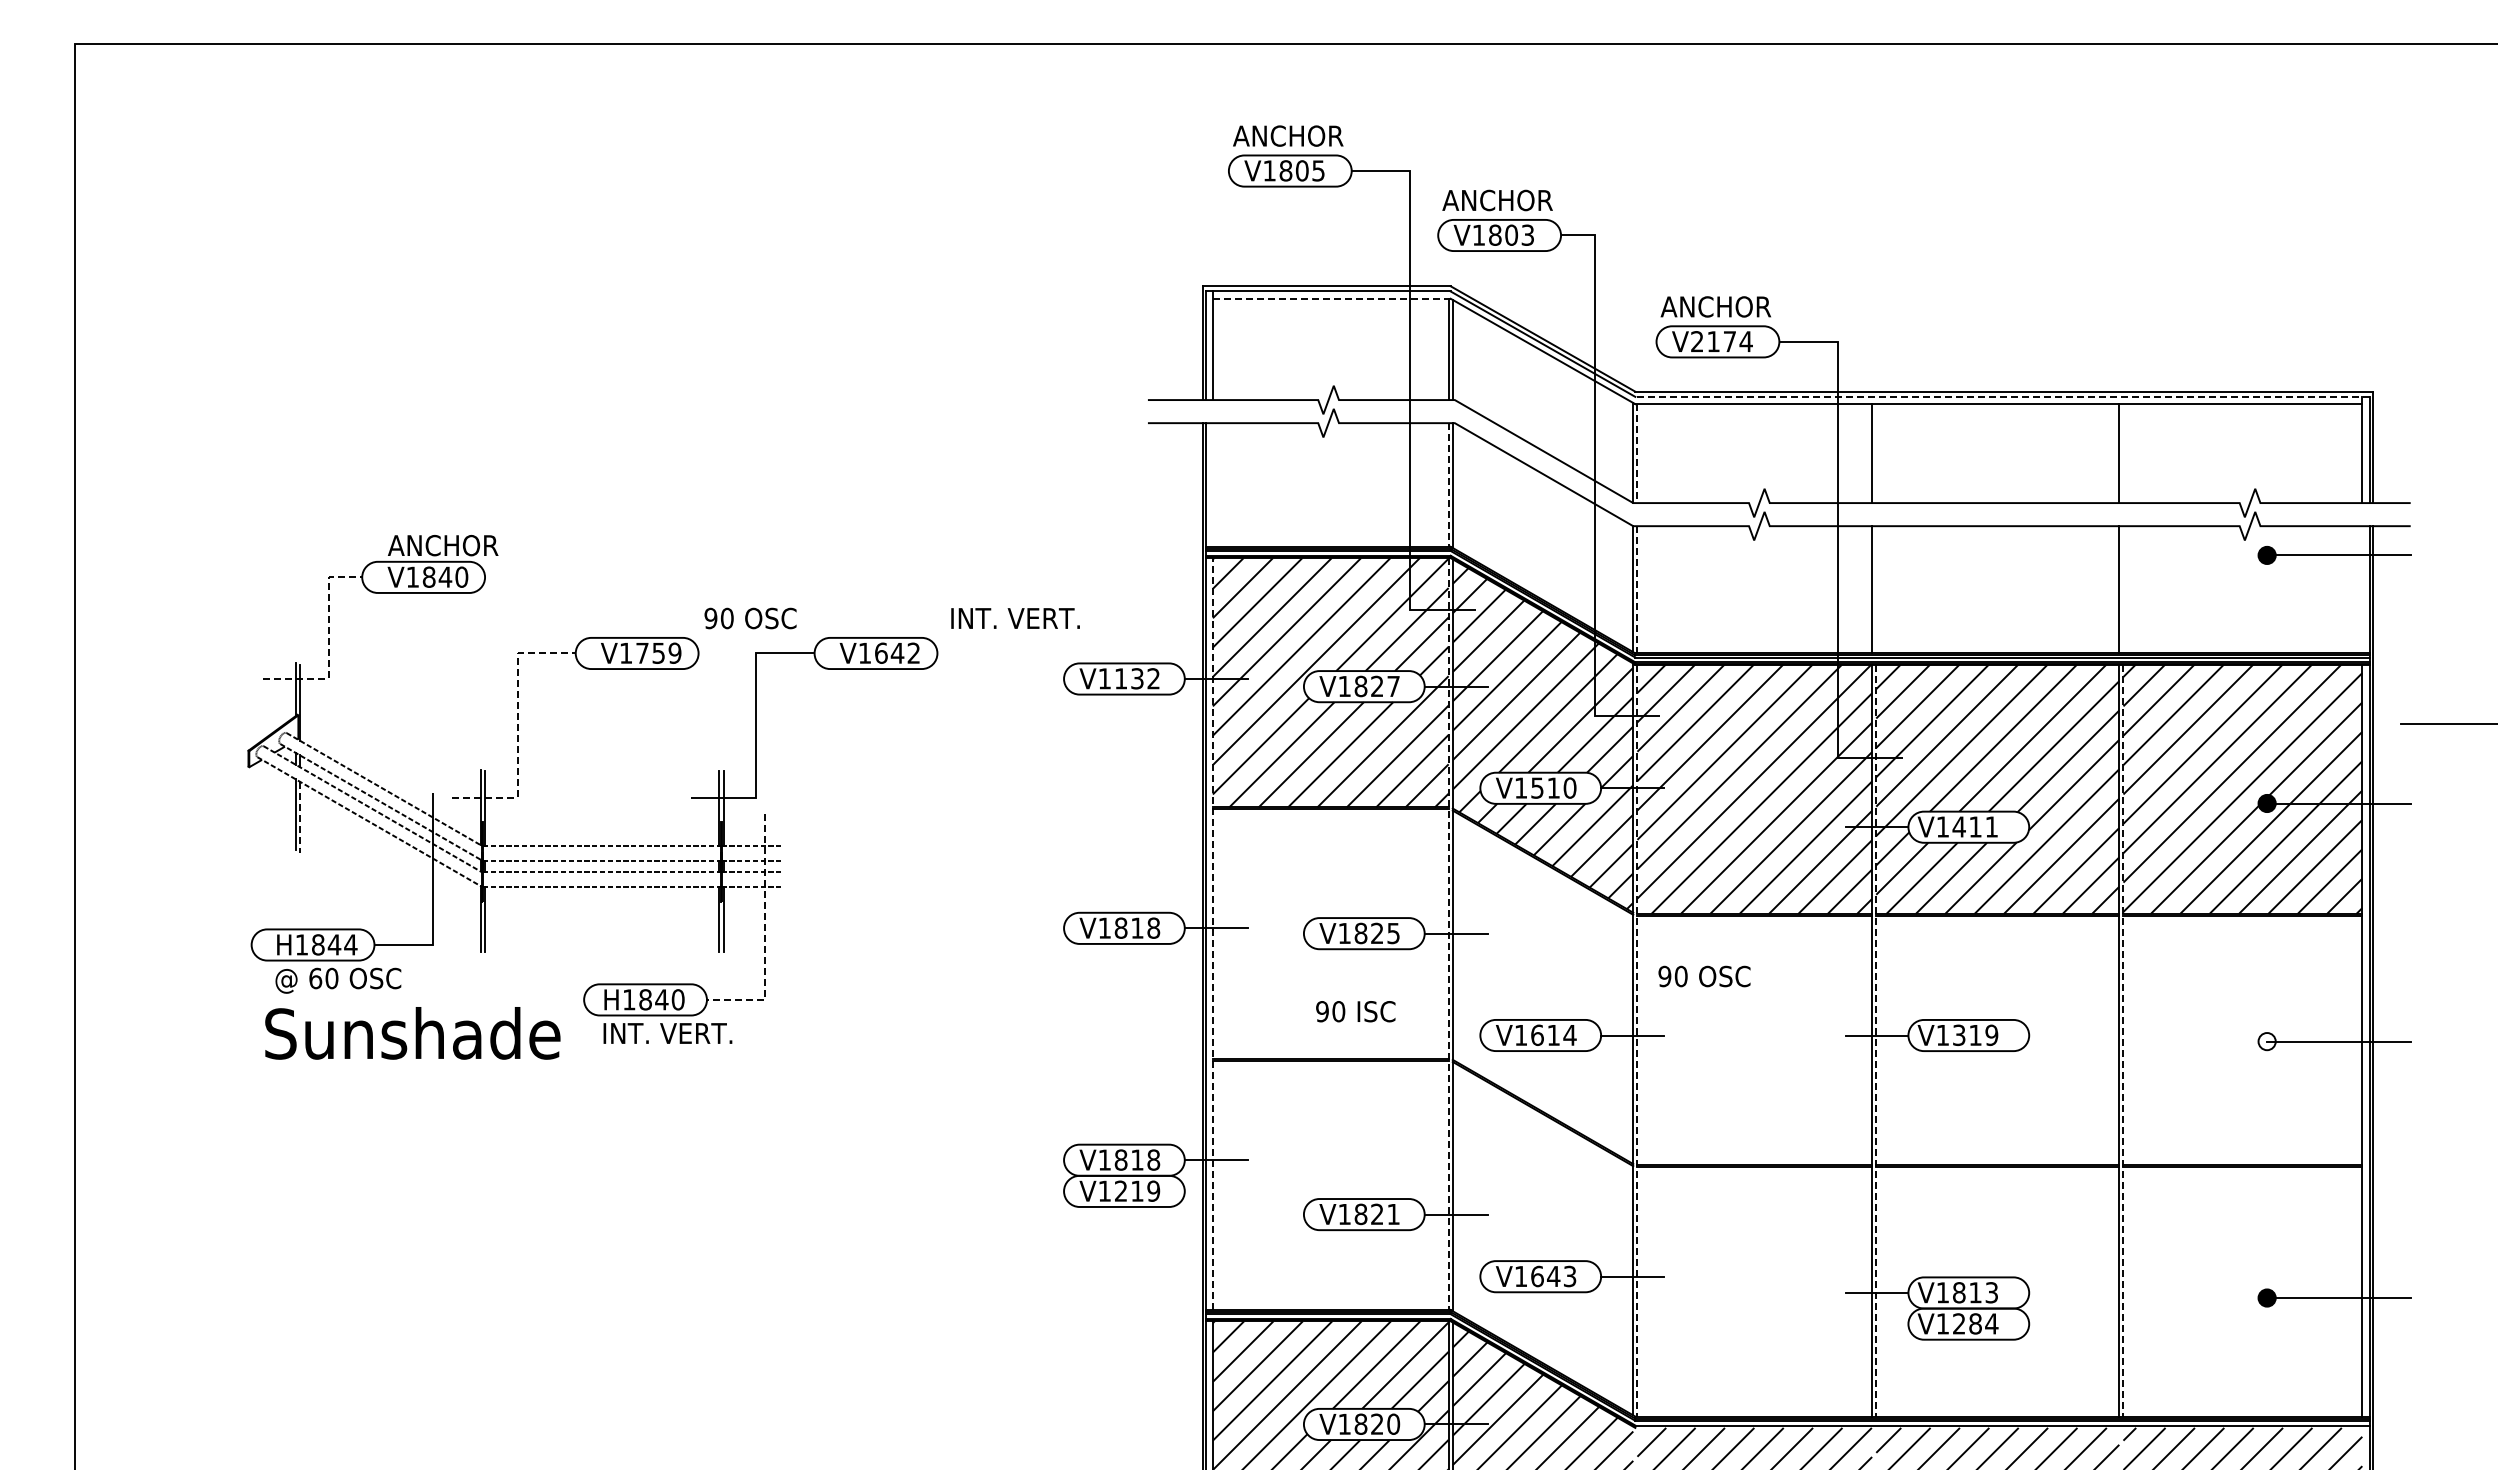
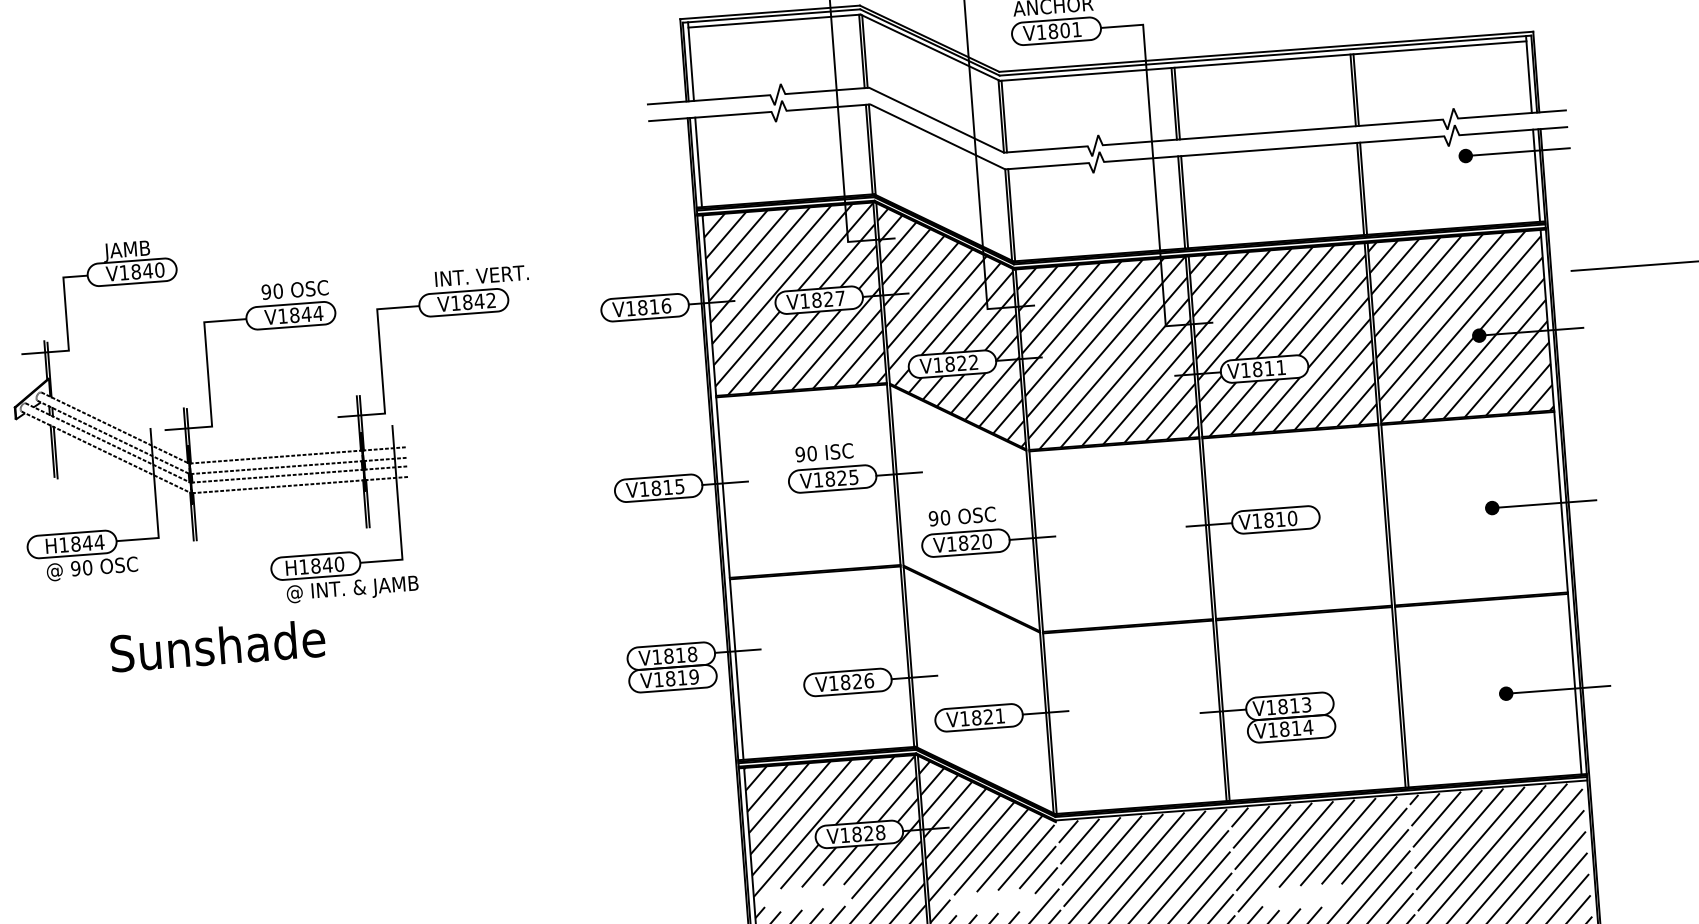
line: (1331, 298) -> (774, 20), dashed -> solid
text: (1721, 341) -> (1059, 30), V2174 -> V1801
line: (2001, 396) -> (1264, 55), dashed -> solid
line: (1876, 453) -> (1177, 103), added
line: (2123, 453) -> (1356, 90), added
line: (1637, 454) -> (1004, 117), dashed -> solid
line: (1212, 484) -> (698, 162), added
line: (1448, 484) -> (869, 149), dashed -> solid
text: (442, 547) -> (144, 249), ANCHOR -> JAMB
line: (1637, 589) -> (1011, 214), dashed -> solid
line: (1876, 589) -> (1184, 201), added
line: (2123, 589) -> (1363, 188), added
line: (2362, 589) -> (1536, 175), added
text: (750, 618) -> (295, 289), moved
text: (1015, 618) -> (481, 275), moved
line: (328, 643) -> (66, 325), dashed -> solid
text: (658, 652) -> (306, 313), V1759 -> V1844
text: (881, 652) -> (467, 301), V1642 -> V1842
text: (1137, 678) -> (654, 306), V1132 -> V1816
line: (517, 728) -> (208, 376), dashed -> solid
text: (1553, 787) -> (961, 362), V1510 -> V1822
line: (300, 817) -> (56, 452), dashed -> solid
text: (1958, 826) -> (1257, 369), V1411 -> V1811
text: (1153, 927) -> (679, 486), V1818 -> V1815
line: (1212, 934) -> (722, 487), dashed -> solid
line: (1448, 934) -> (893, 475), dashed -> solid
line: (765, 936) -> (399, 513), dashed -> solid
text: (1704, 976) -> (962, 516), moved
text: (315, 978) -> (75, 568), 60 -> 90
text: (1355, 1011) -> (824, 452), moved
text: (412, 1033) -> (217, 646), moved
text: (1553, 1034) -> (975, 541), V1614 -> V1820
text: (693, 1035) -> (352, 589), INT. VERT. -> @ INT. & JAMB
text: (1975, 1035) -> (1280, 519), V1319 -> V1810
line: (1637, 1040) -> (1036, 541), dashed -> solid
line: (1876, 1040) -> (1209, 528), dashed -> solid
line: (2123, 1040) -> (1388, 515), dashed -> solid
fill: (2266, 1041) -> (1491, 508), added
text: (1120, 1190) -> (670, 678), V1219 -> V1819
text: (1393, 1214) -> (869, 680), V1821 -> V1826
text: (1553, 1276) -> (988, 716), V1643 -> V1821
text: (1967, 1323) -> (1290, 728), V1284 -> V1814
text: (1393, 1424) -> (880, 832), V1820 -> V1828

